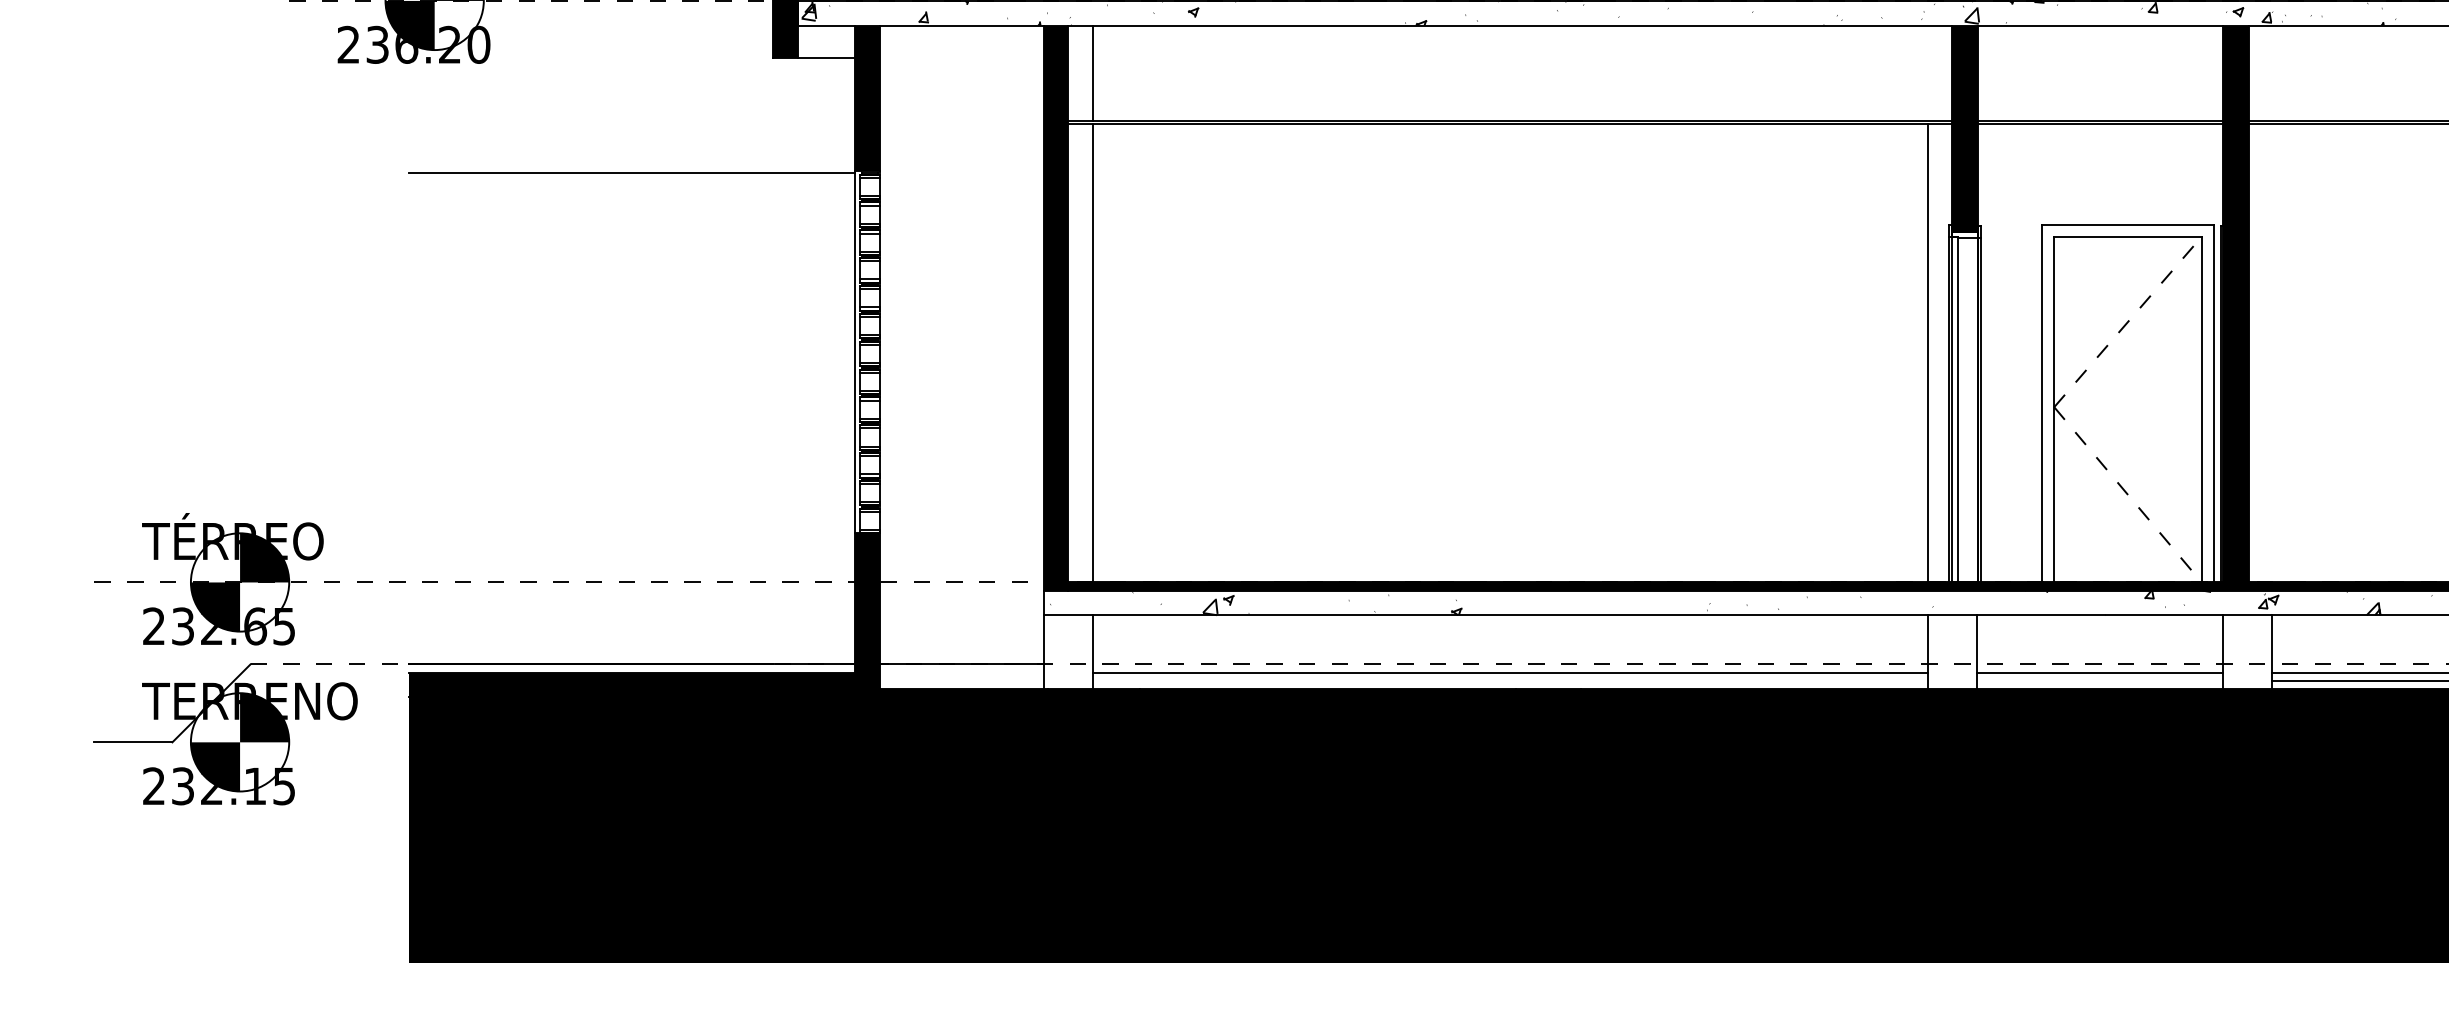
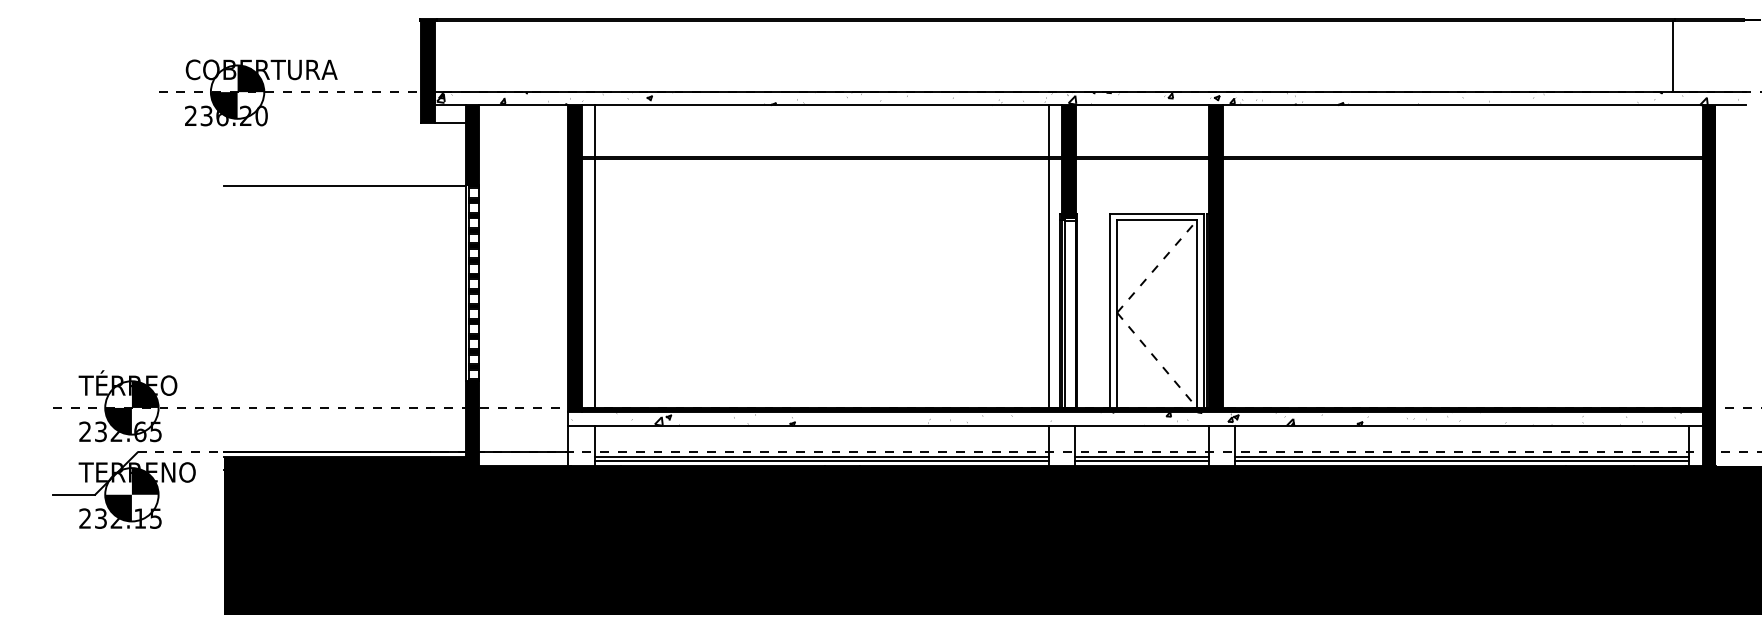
line: (1927, 73) -> (1048, 131), added
line: (1509, 681) -> (821, 461), added
line: (2099, 681) -> (1141, 461), added

